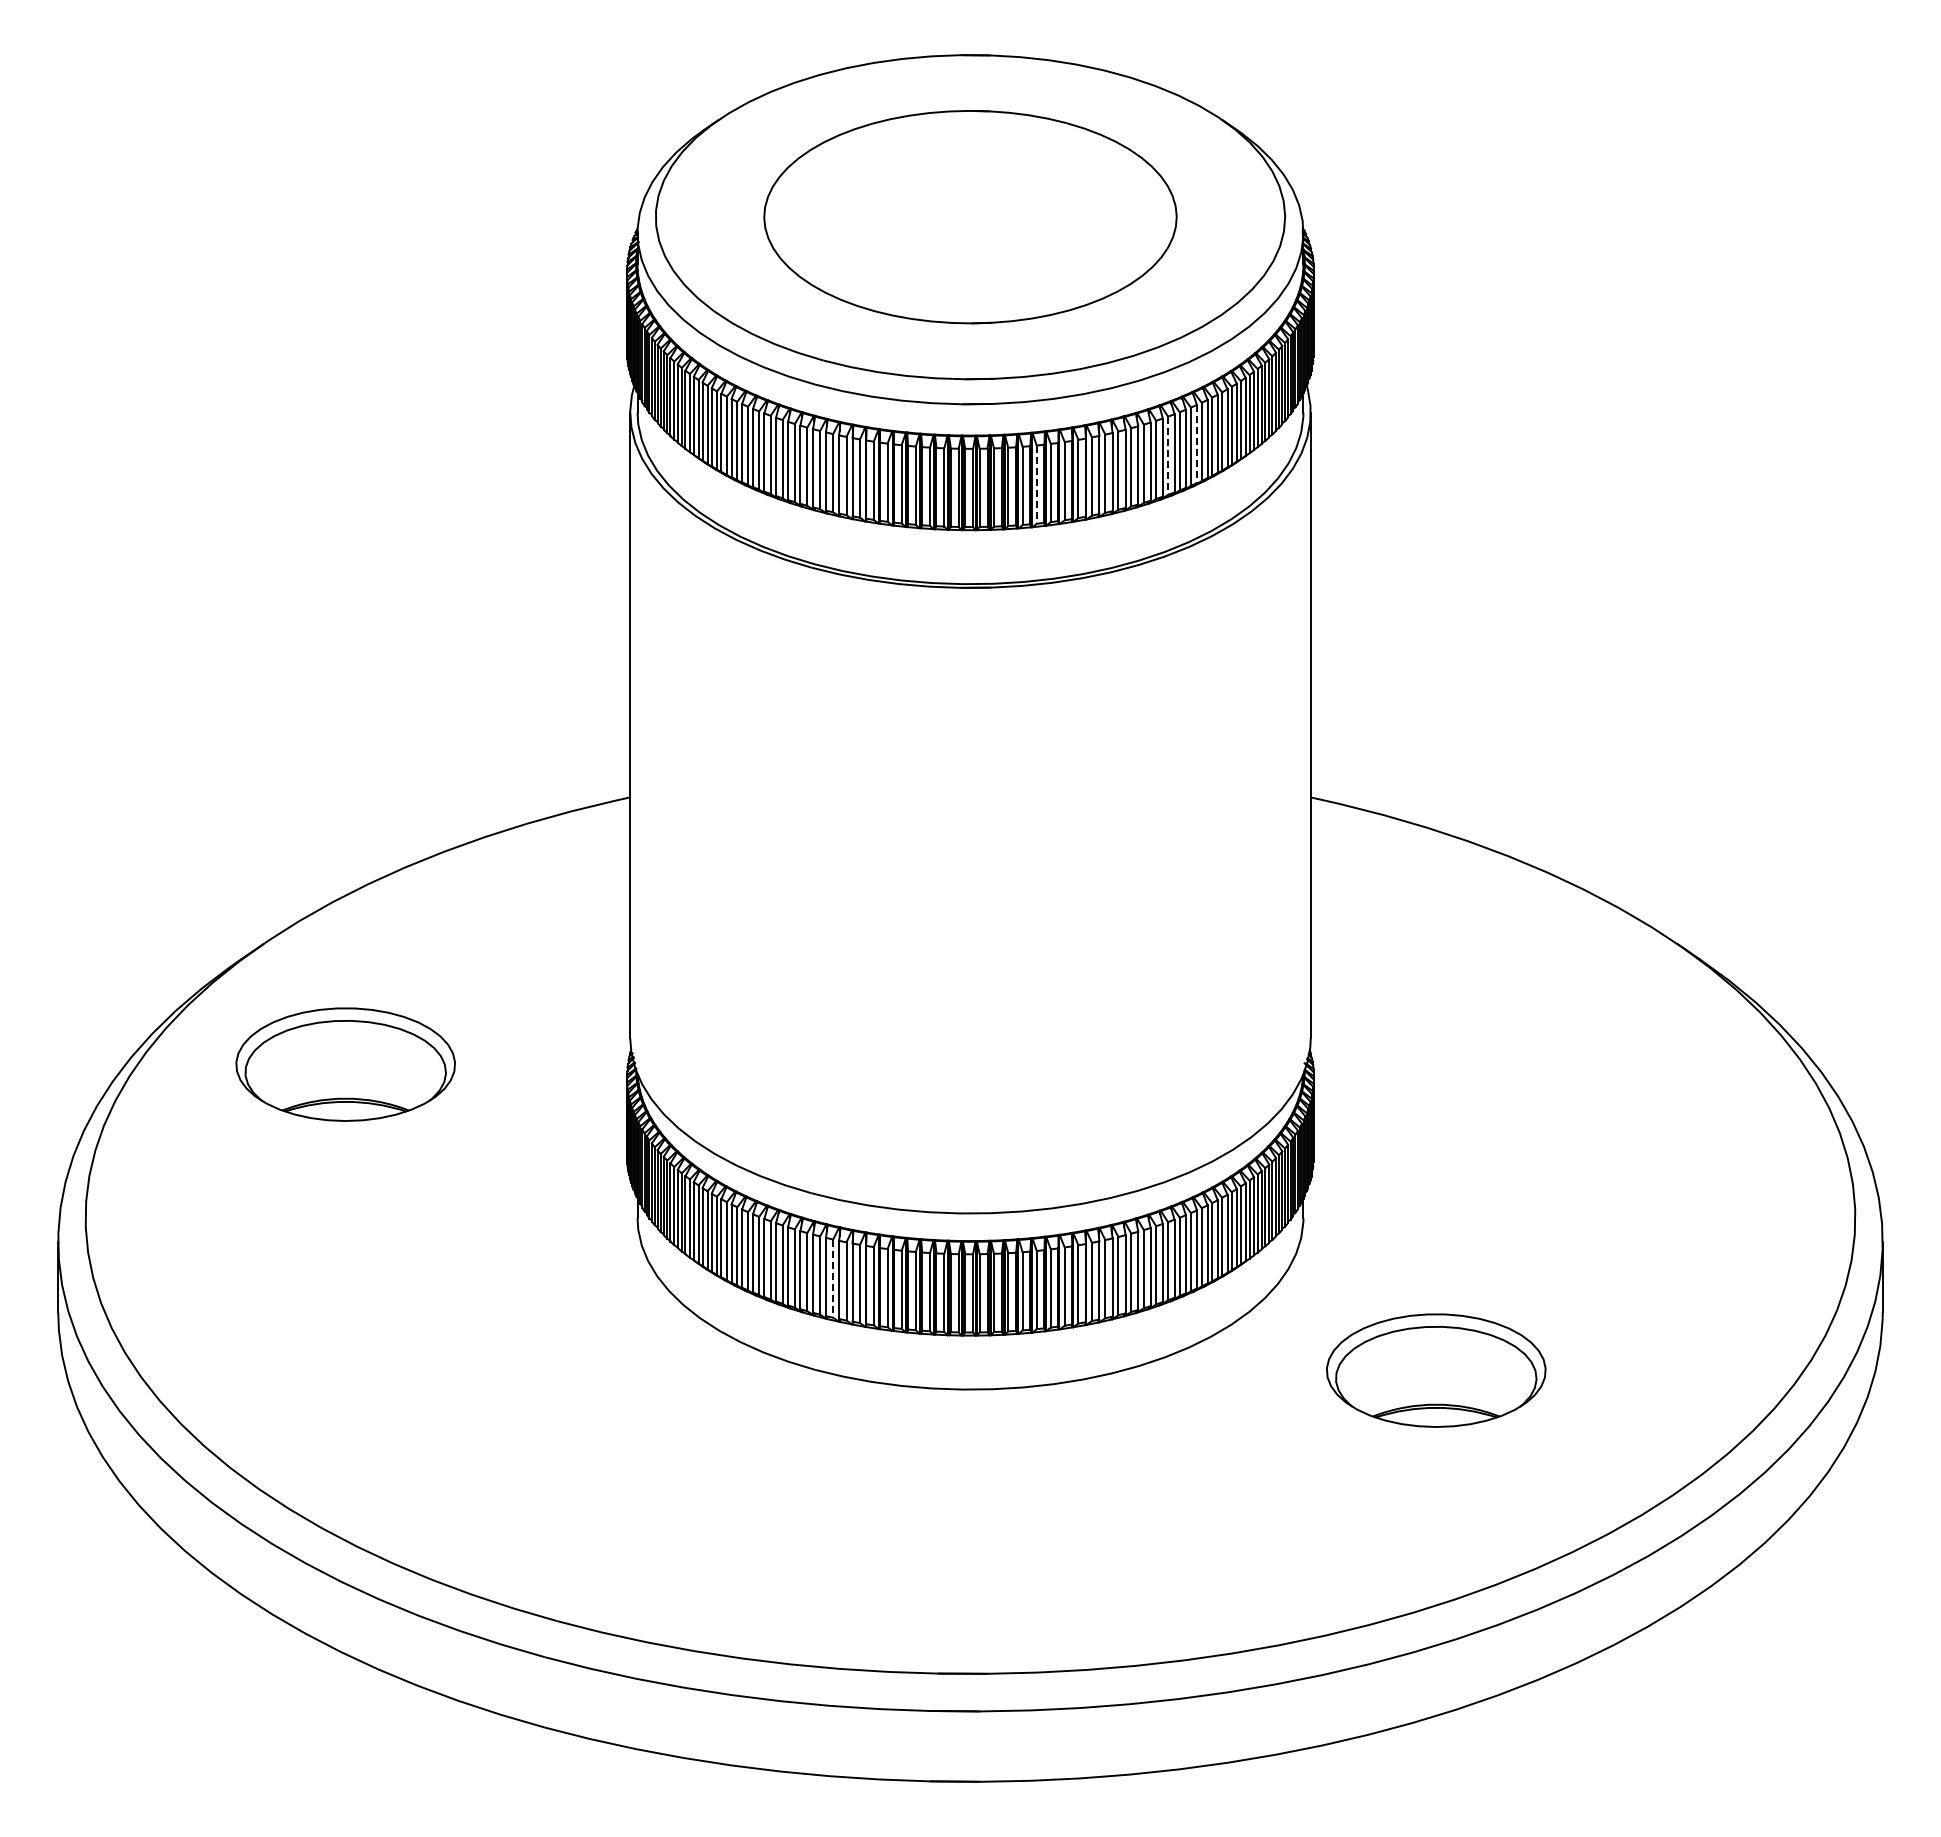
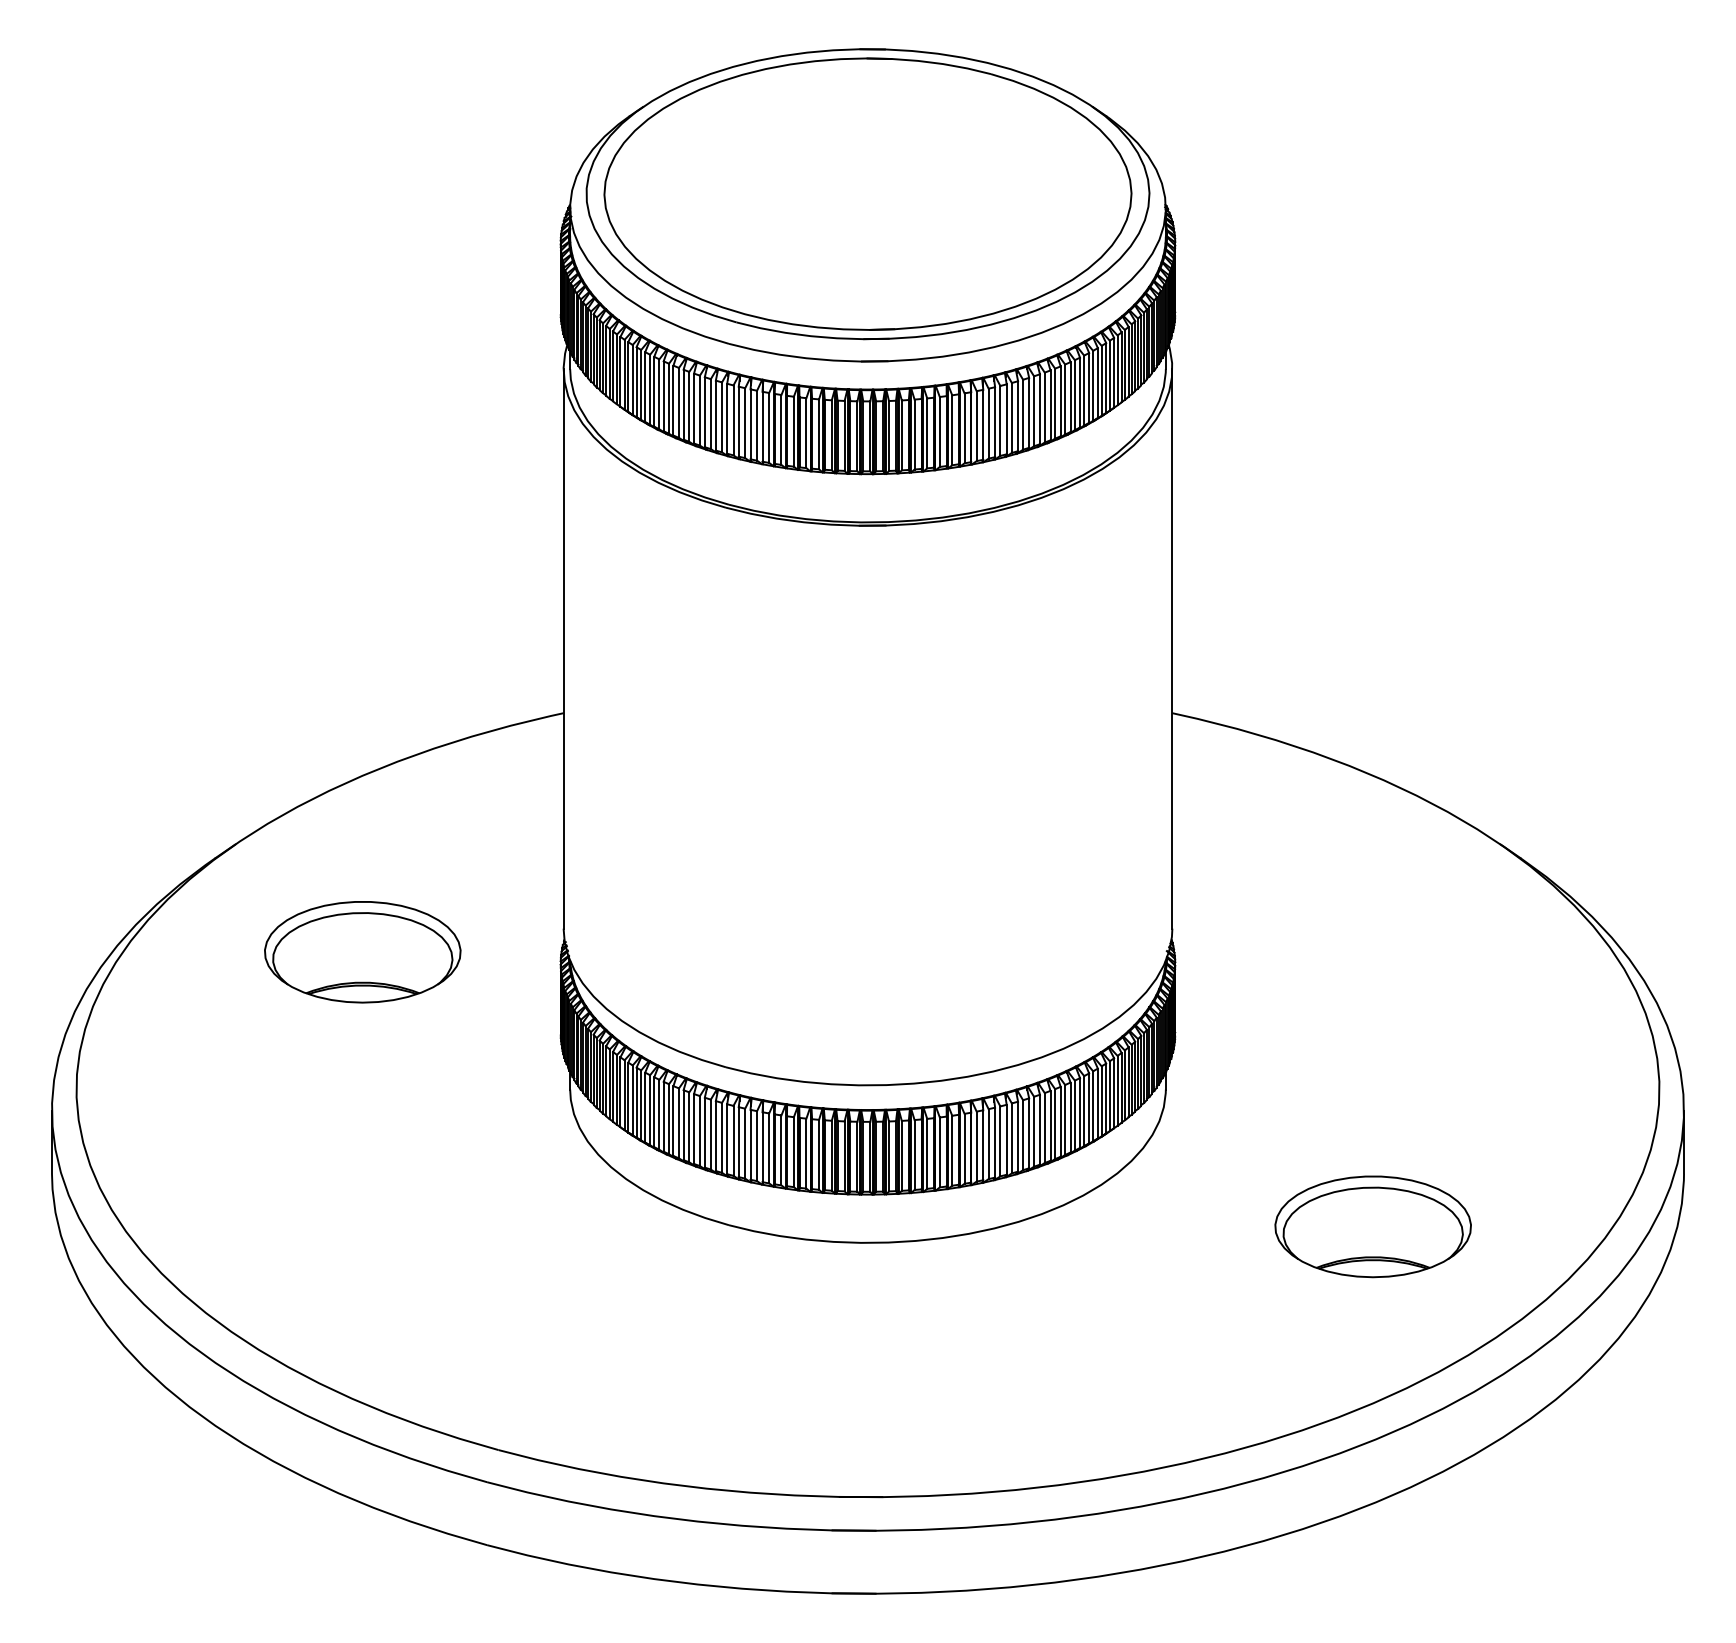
part: (970, 216) -> (868, 193), size x1.43
line: (1196, 444) -> (1070, 397), dashed -> solid
line: (1168, 456) -> (1045, 408), dashed -> solid
line: (1036, 485) -> (927, 434), dashed -> solid
part: (345, 1064) -> (362, 952), moved
line: (833, 1279) -> (745, 1144), dashed -> solid
part: (1436, 1370) -> (1373, 1226), moved

